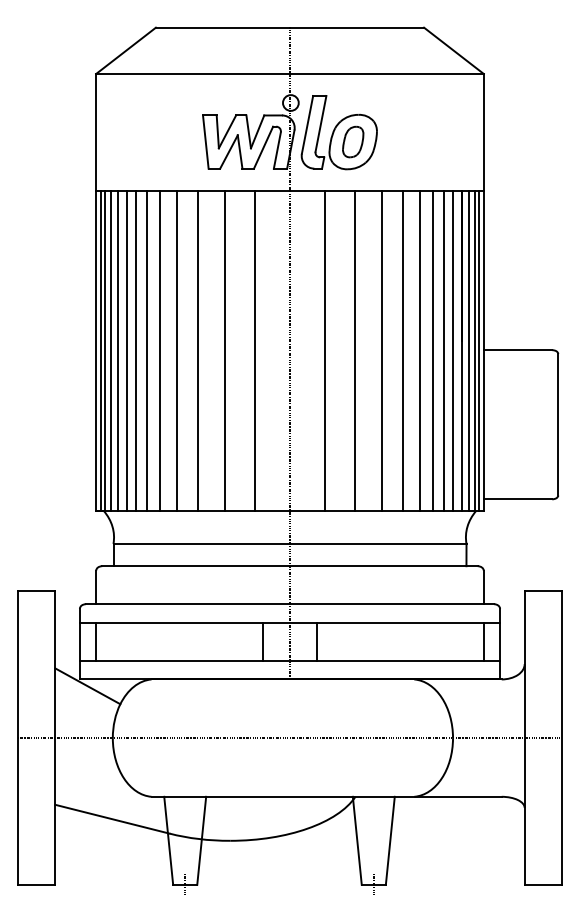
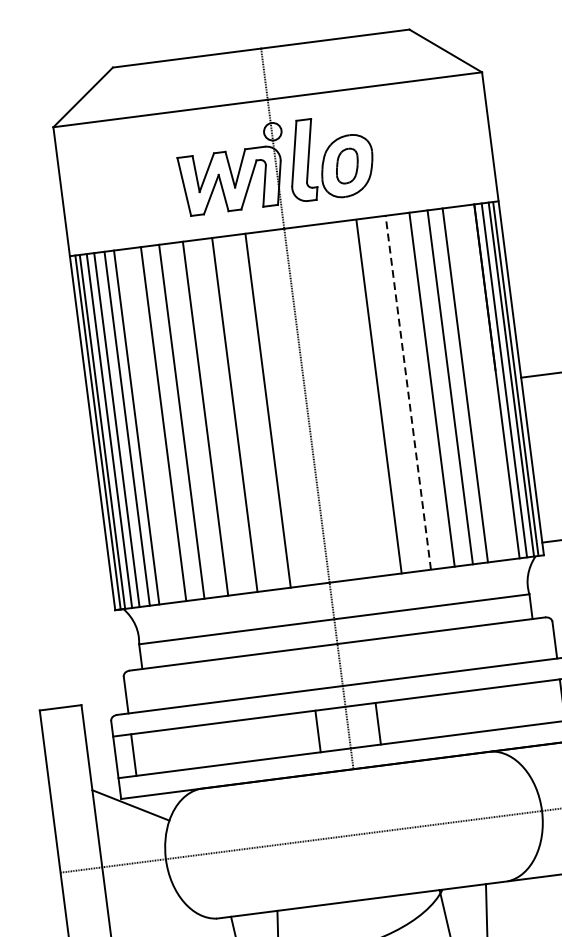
line: (146, 350) -> (148, 425), removed
line: (325, 350) -> (346, 400), removed
line: (381, 350) -> (408, 392), solid -> dashed
line: (443, 350) -> (476, 383), removed
line: (452, 350) -> (486, 382), removed

